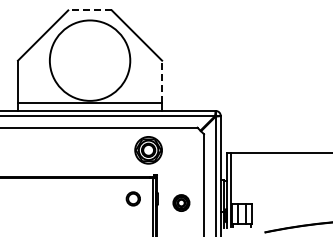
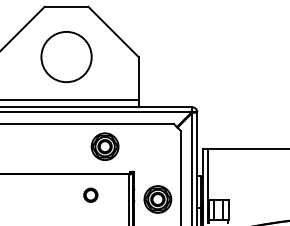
line: (90, 10) -> (67, 6), dashed -> solid
circle: (89, 60) -> (66, 56), size x0.62
line: (162, 81) -> (139, 77), dashed -> solid
part: (148, 150) -> (105, 146), moved
part: (132, 198) -> (90, 194), moved
part: (181, 202) -> (158, 198), size x1.67

